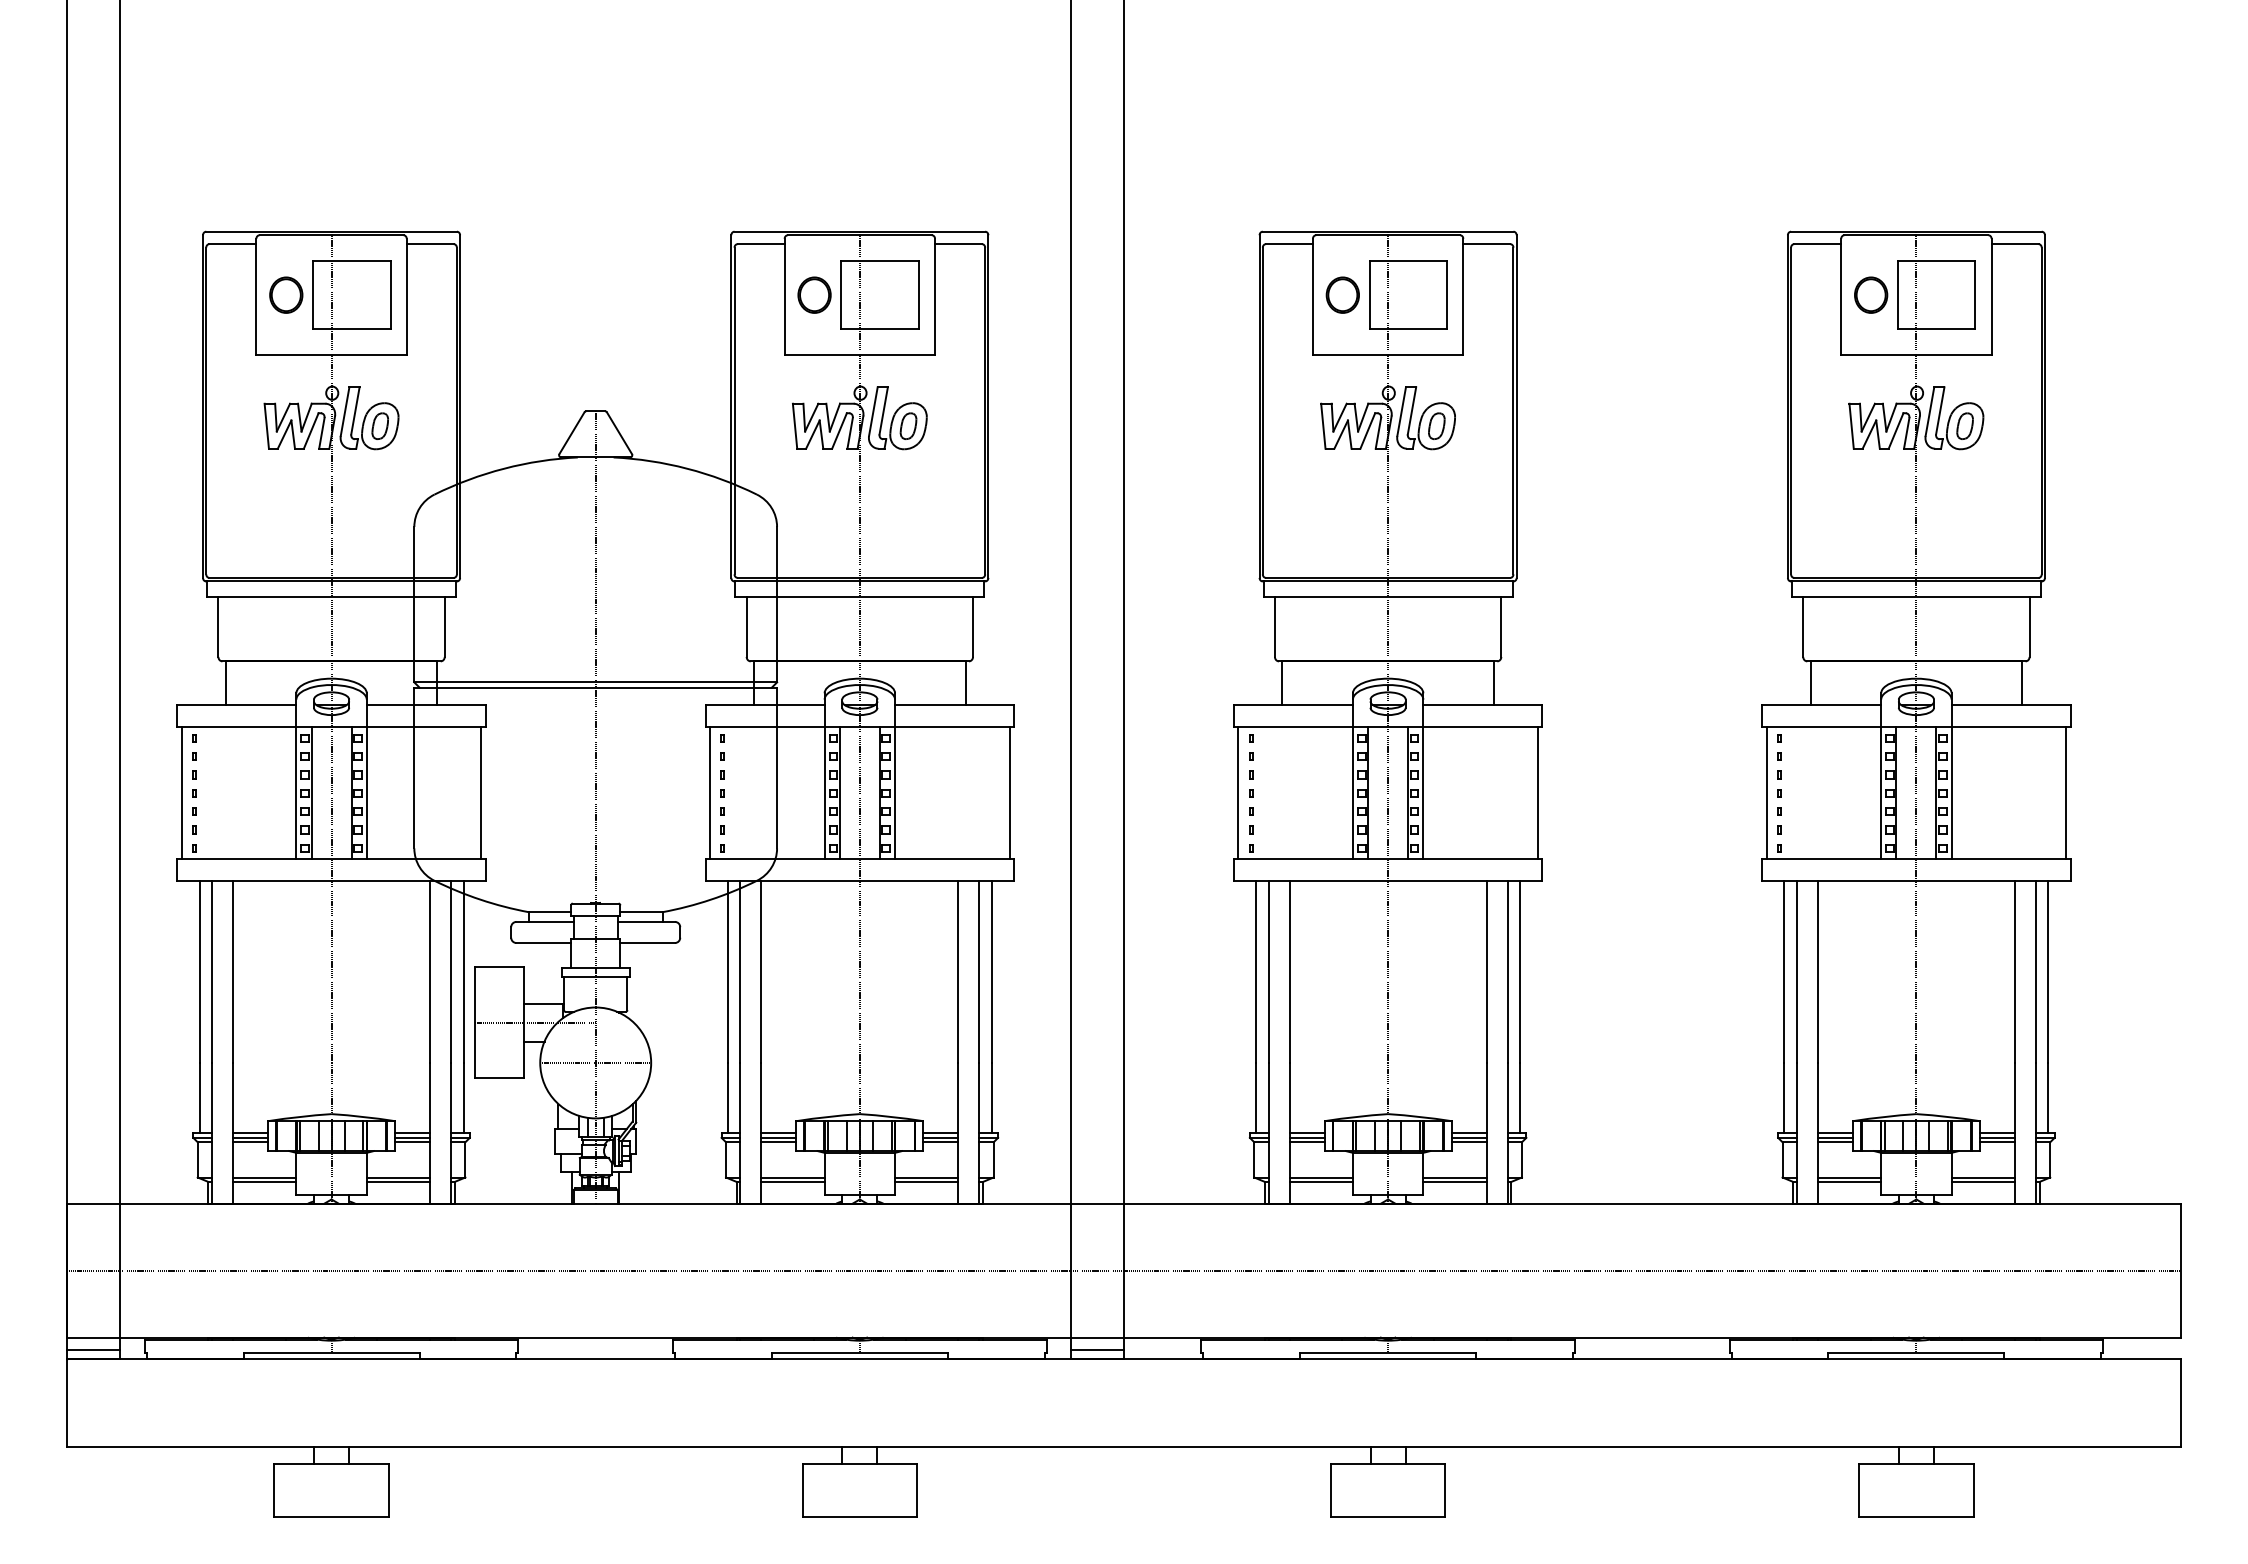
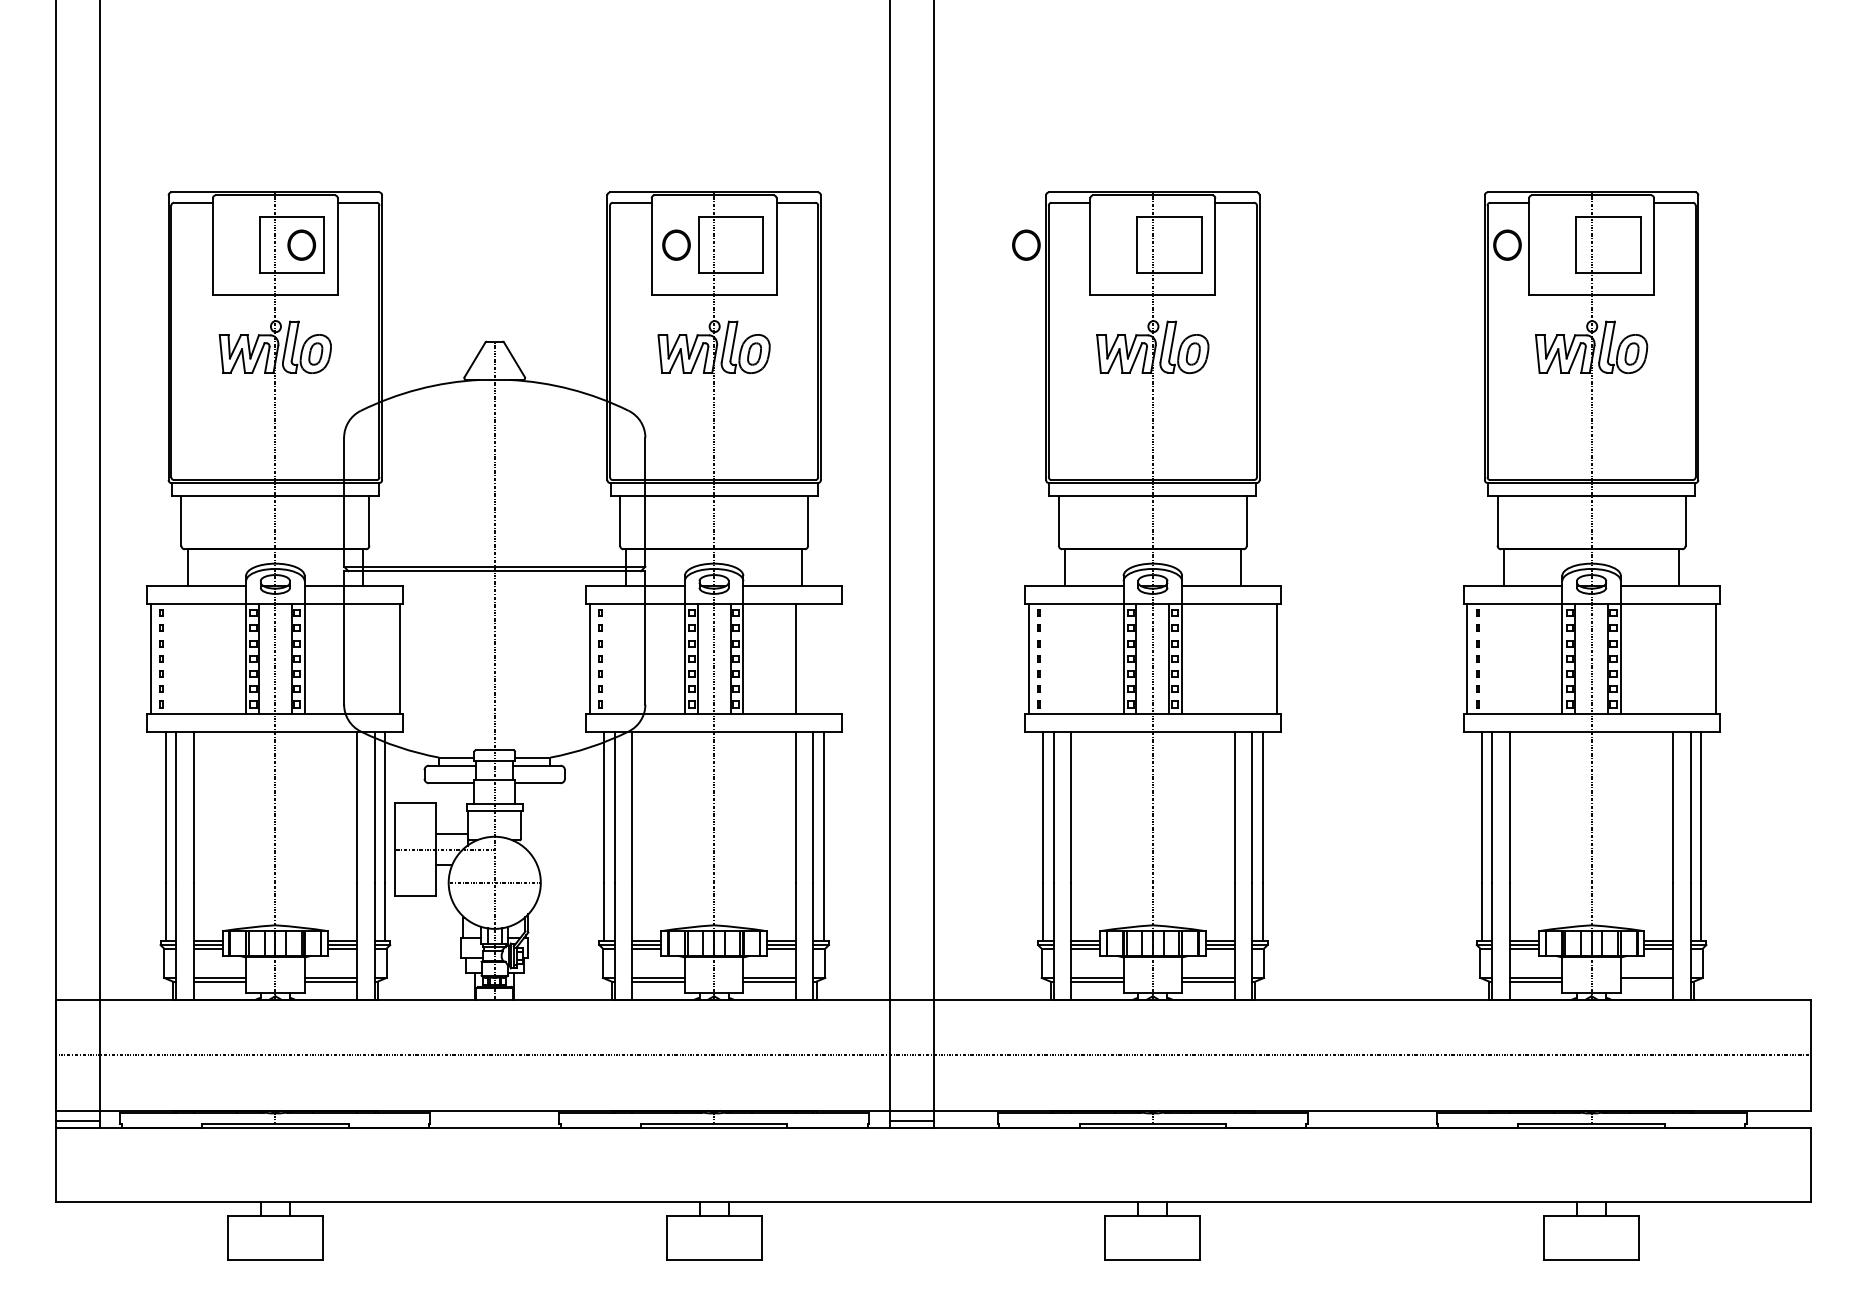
part: (286, 294) -> (301, 244), moved
part: (1342, 294) -> (1026, 244), moved
part: (1871, 294) -> (1507, 244), moved
line: (1009, 793) -> (796, 659), moved
line: (1982, 1181) -> (1646, 981), removed

